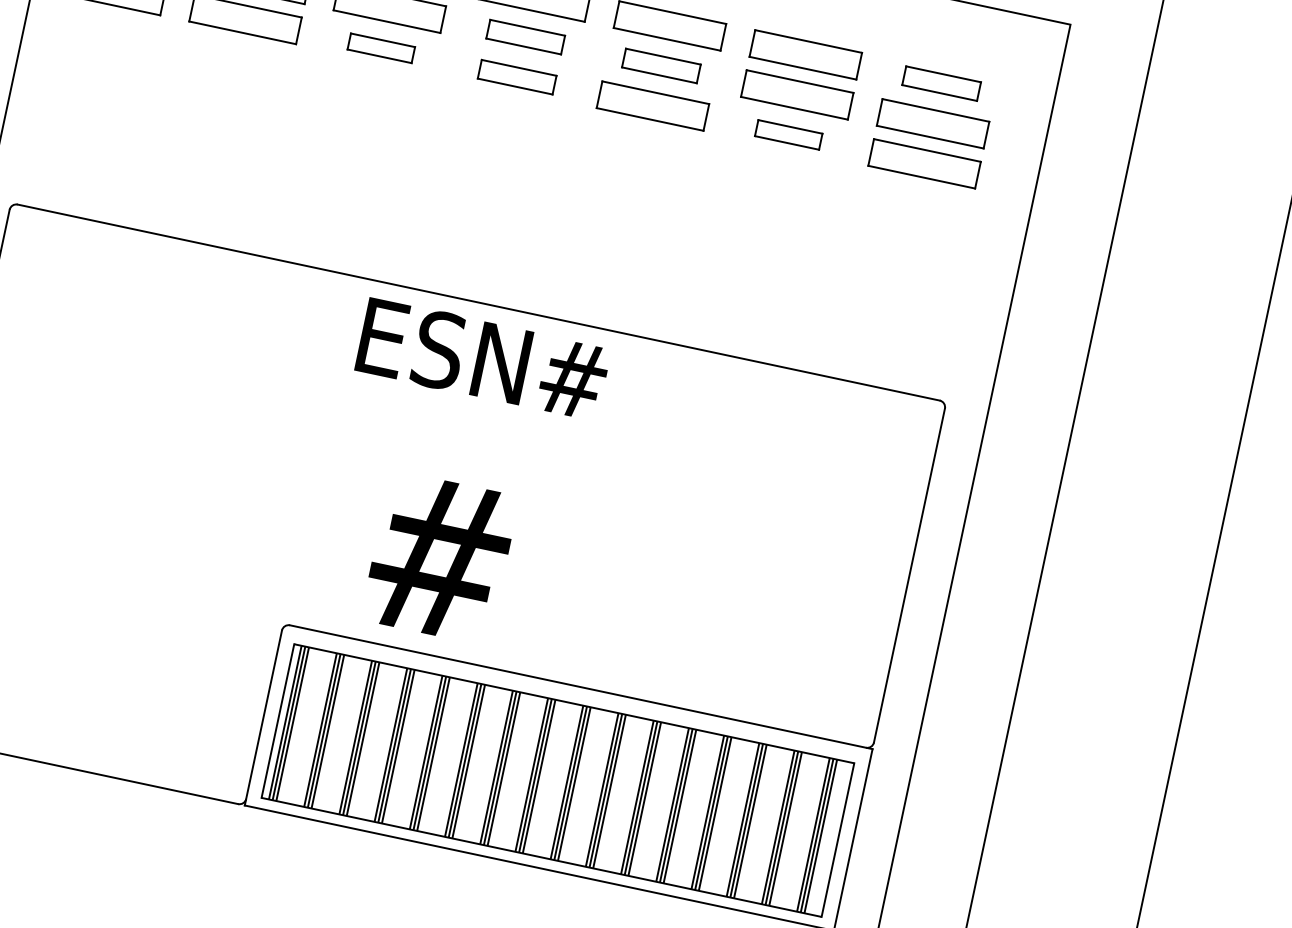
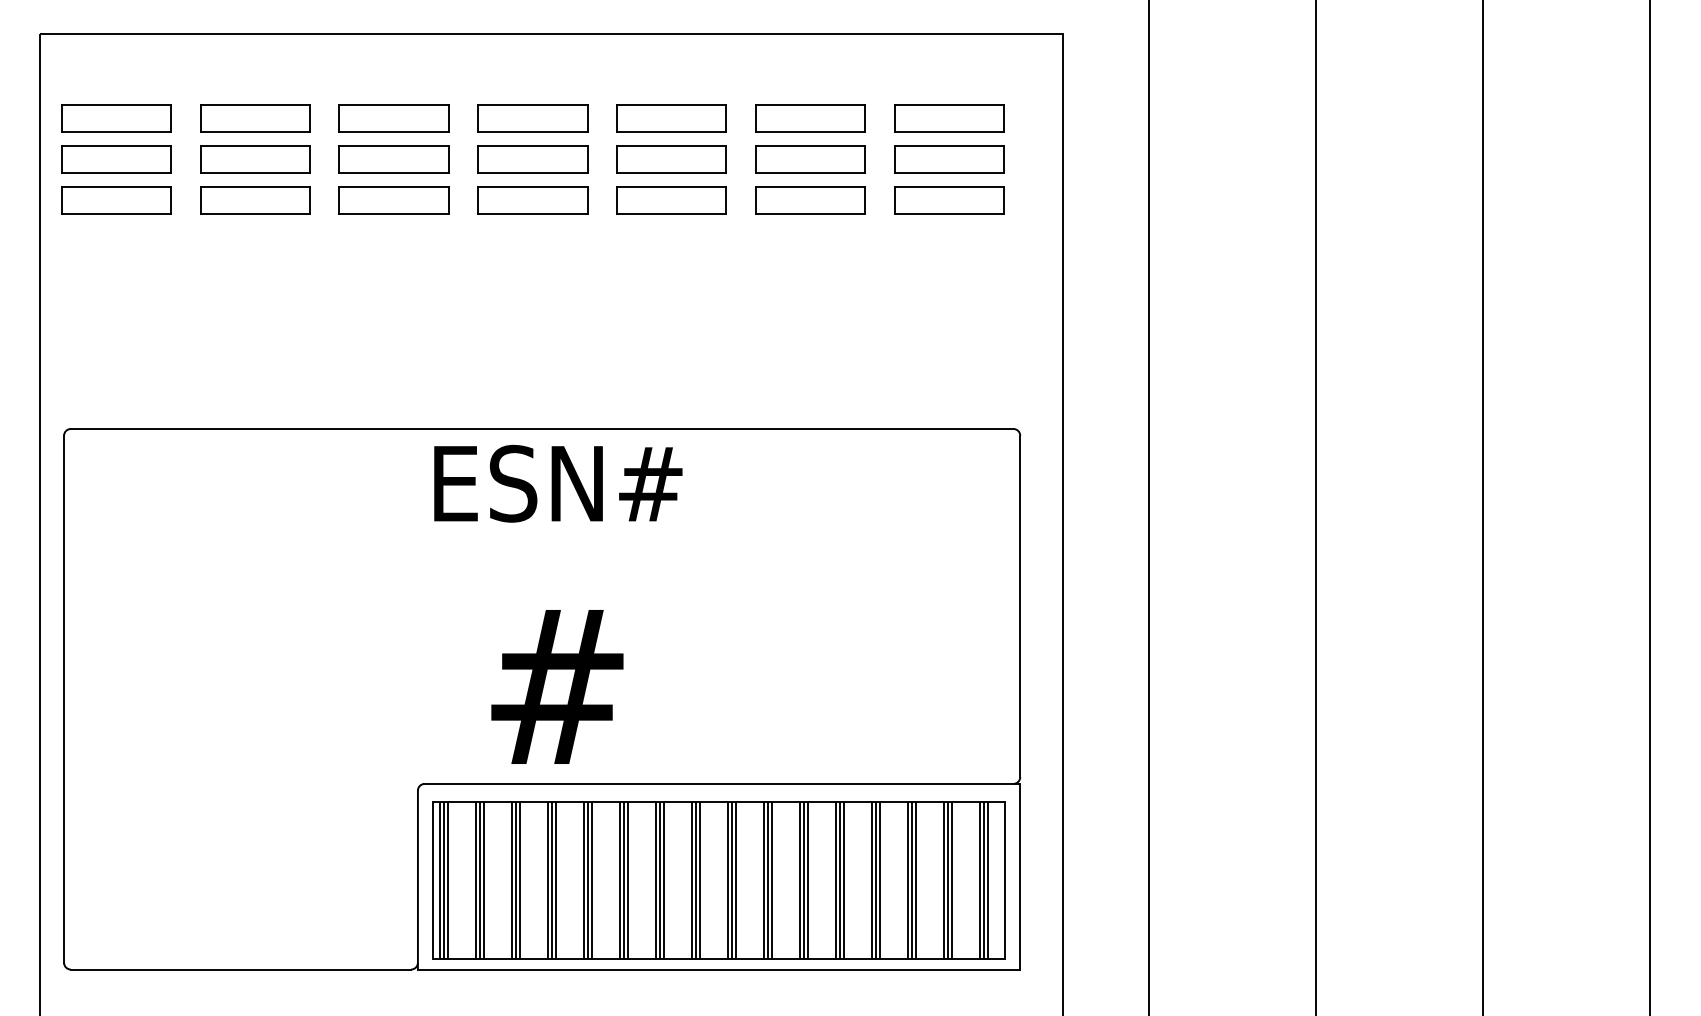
part: (525, 36) -> (532, 159), size x1.43
part: (380, 48) -> (393, 200), size x1.67
part: (661, 65) -> (671, 159), size x1.43
part: (516, 77) -> (532, 200), size x1.43
part: (941, 83) -> (949, 118), size x1.43
part: (788, 134) -> (810, 200), size x1.67

